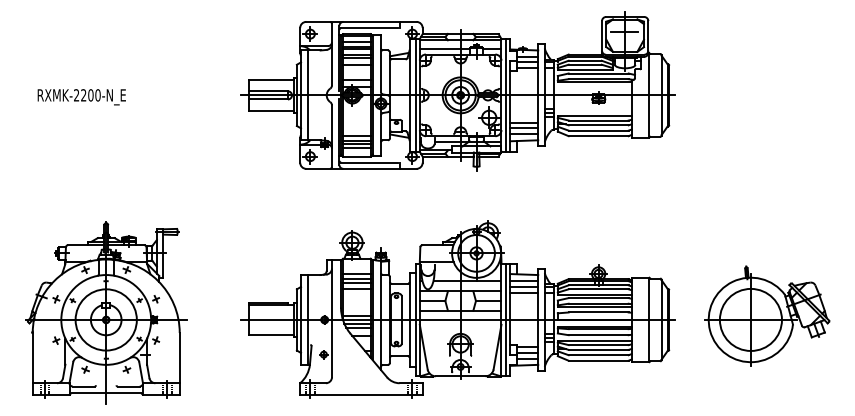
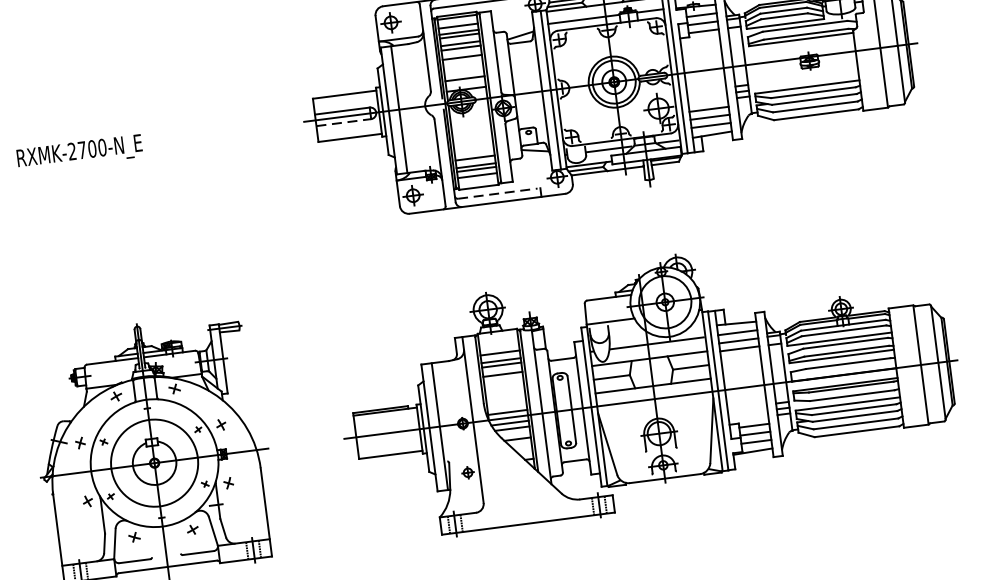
text: (83, 95) -> (81, 150), RXMK-2200-N_E -> RXMK-2700-N_E
line: (269, 99) -> (345, 122), solid -> dashed
line: (370, 162) -> (499, 193), solid -> dashed

